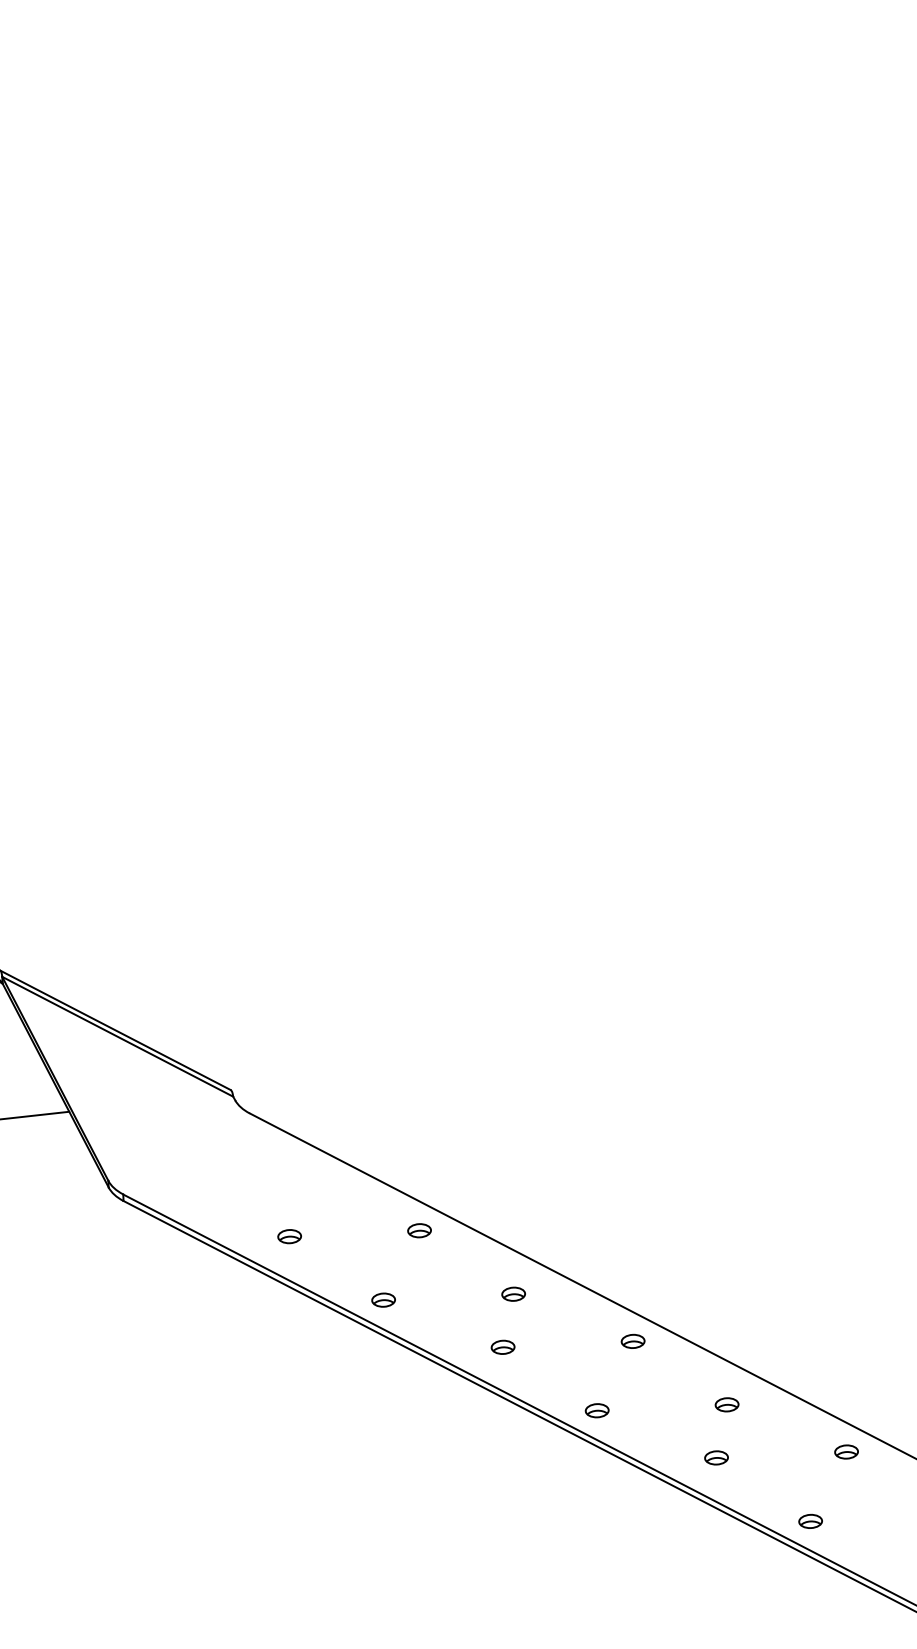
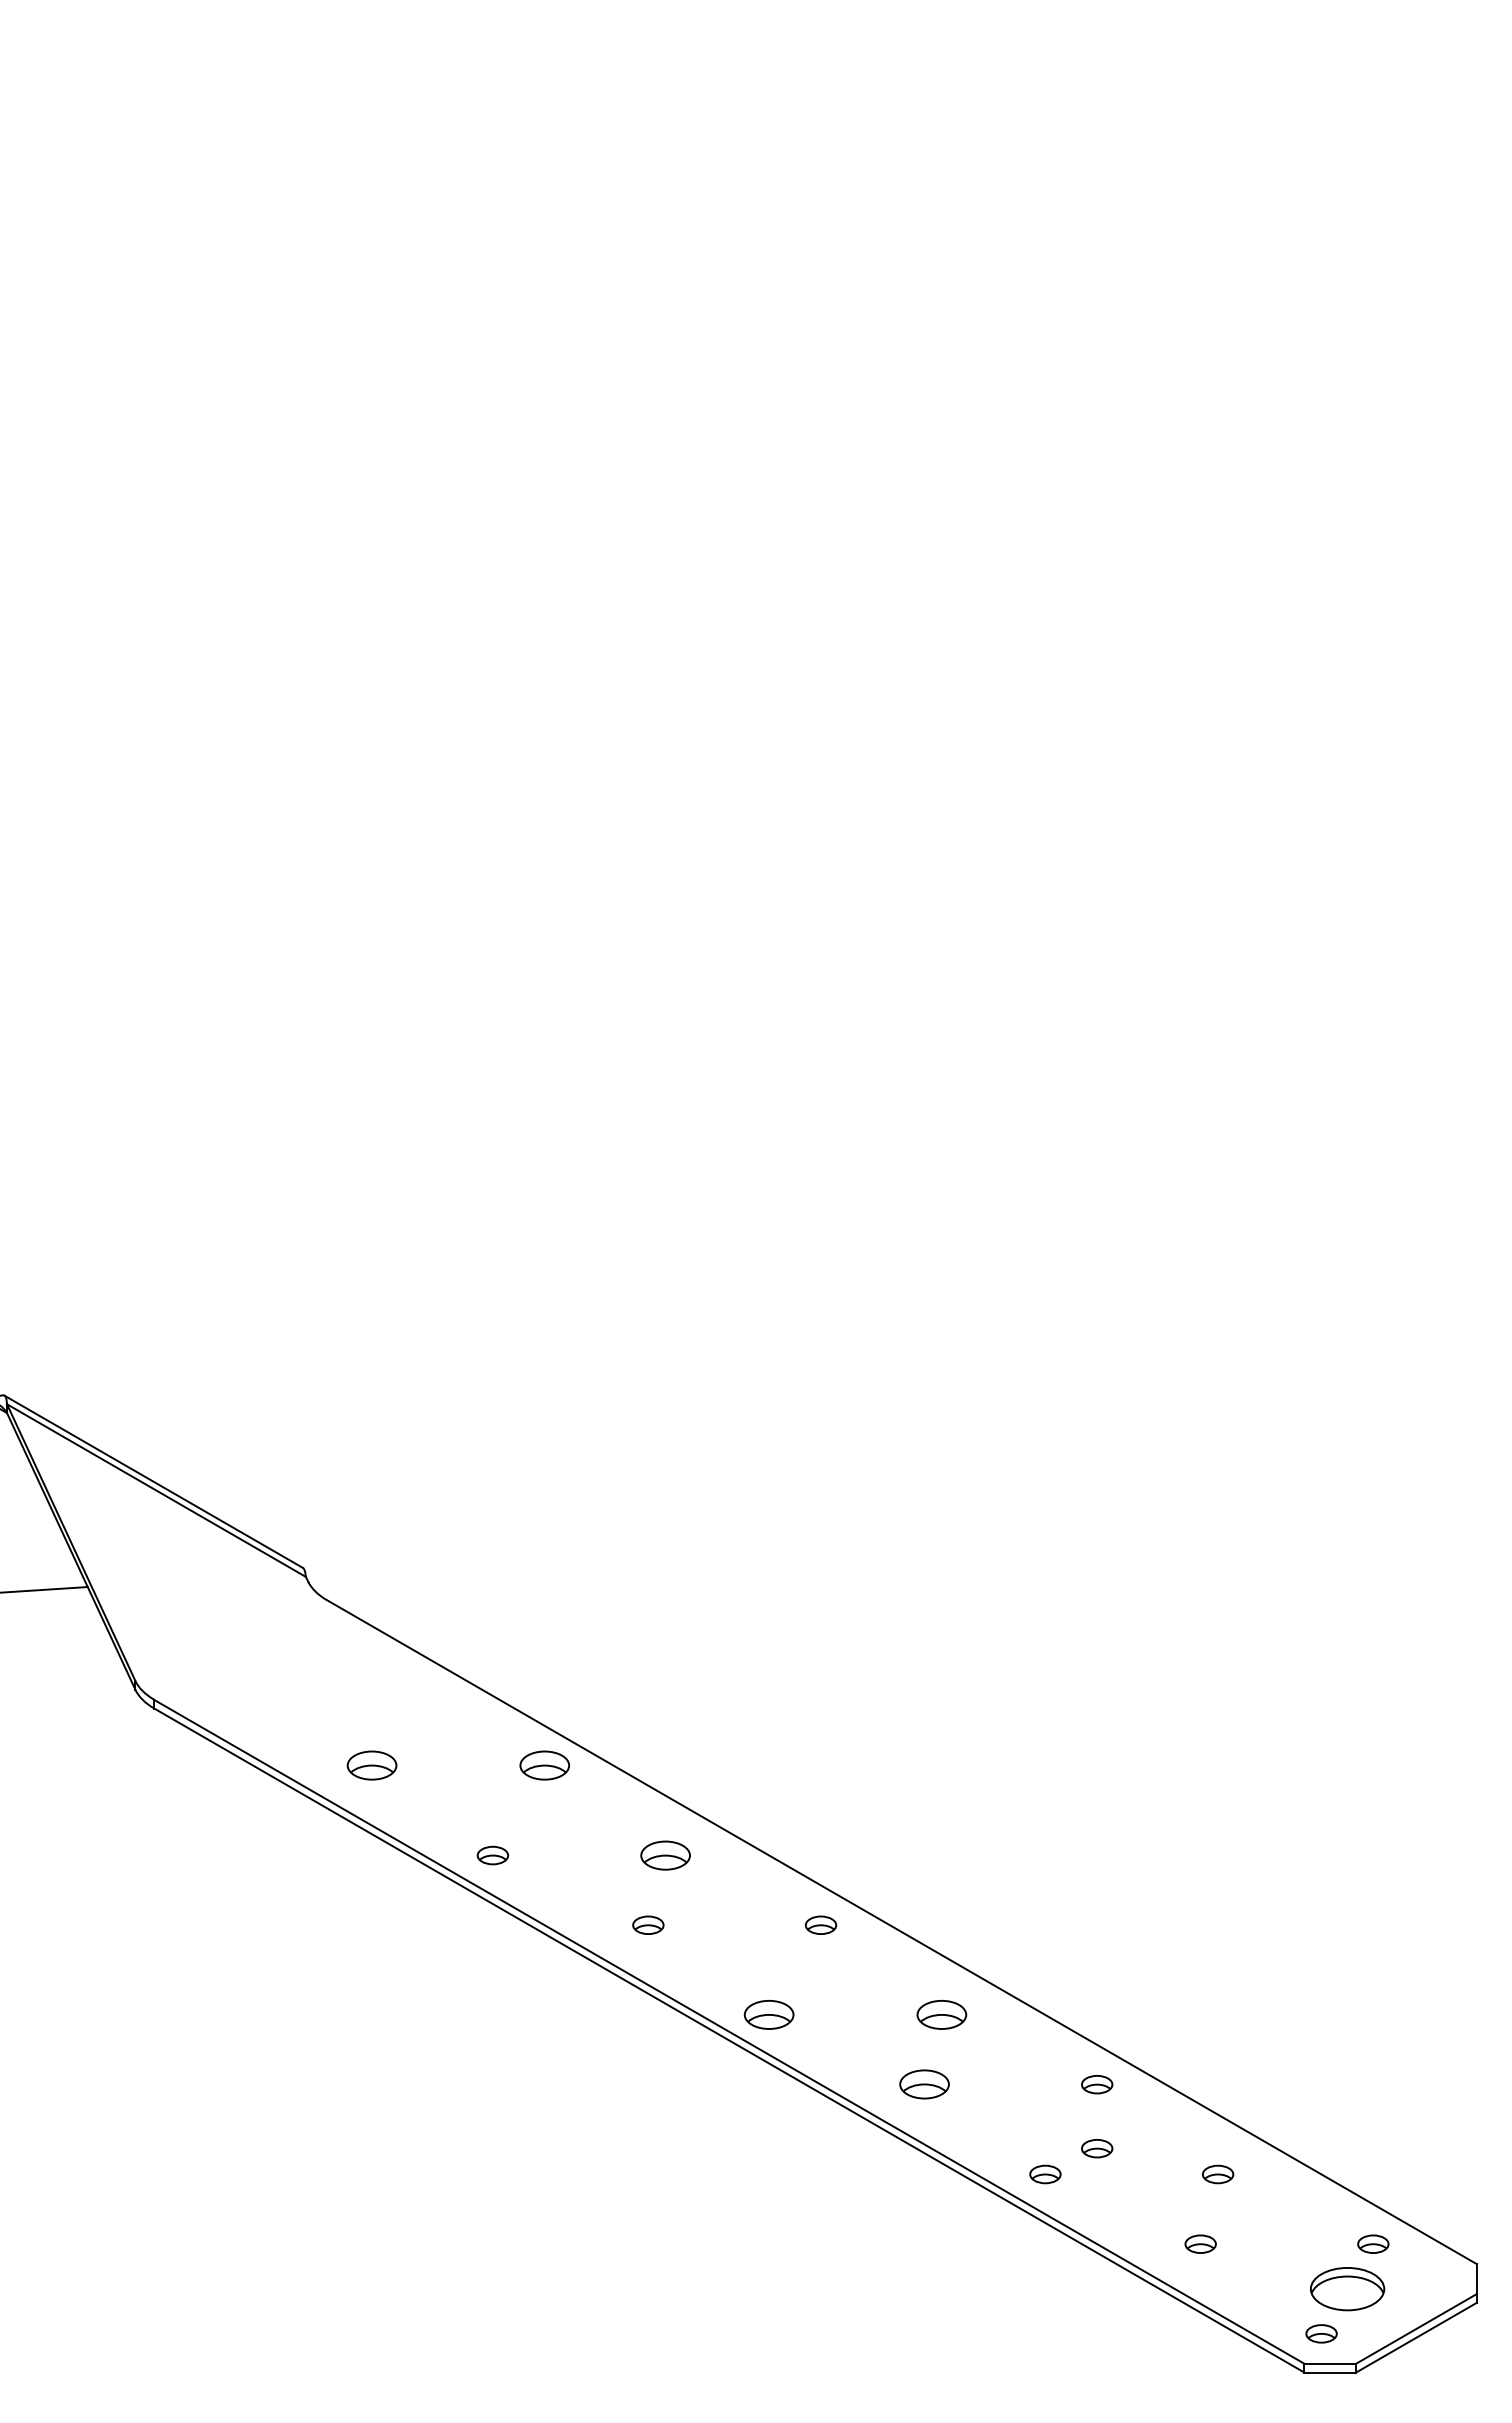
part: (419, 1230) -> (544, 1765), size x1.6
part: (289, 1236) -> (372, 1765), size x1.6
part: (513, 1294) -> (665, 1855), size x1.6
part: (726, 1404) -> (941, 2014), size x1.6
part: (597, 1410) -> (769, 2014), size x1.6
part: (716, 1457) -> (924, 2084), size x1.6
part: (848, 1500) -> (1097, 2148), added

